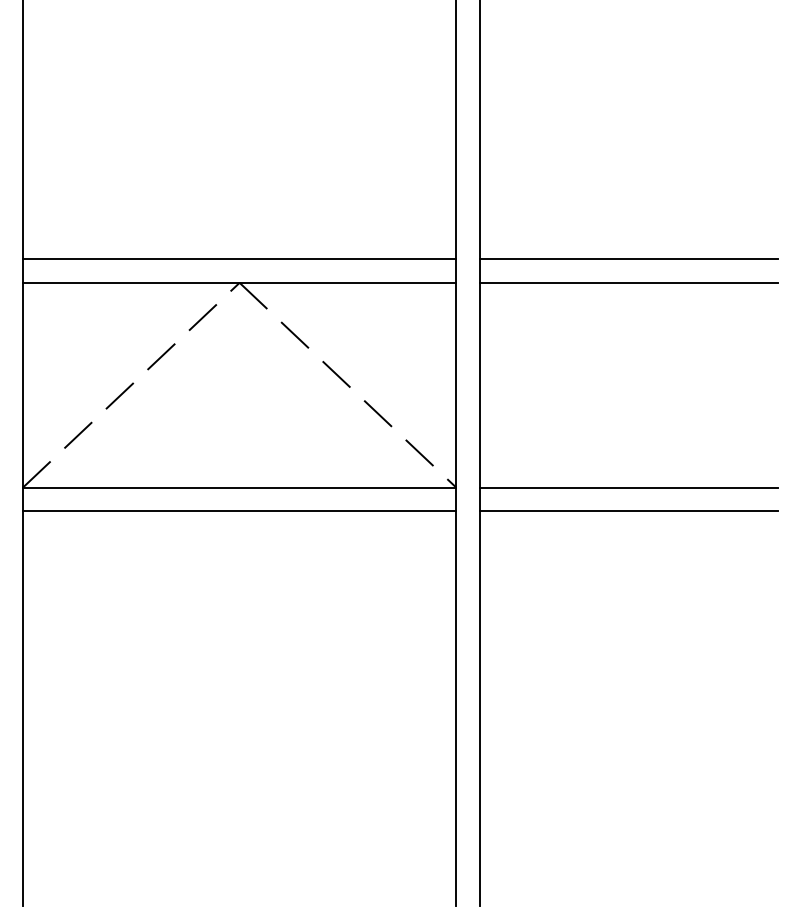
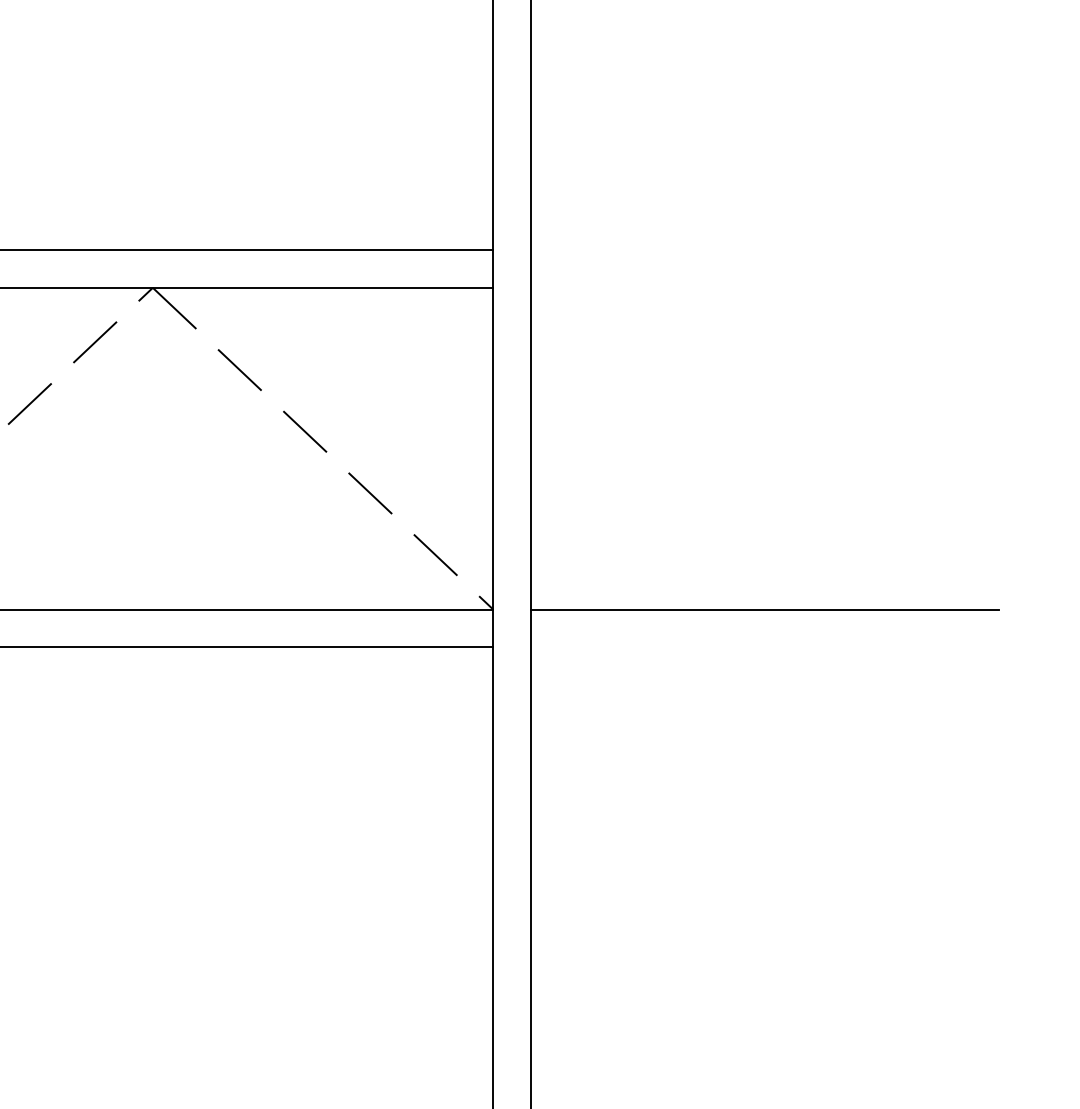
line: (629, 259) -> (765, 251), removed
line: (629, 282) -> (765, 287), removed
line: (629, 511) -> (765, 647), removed

